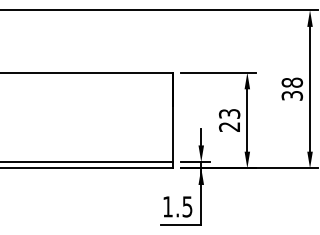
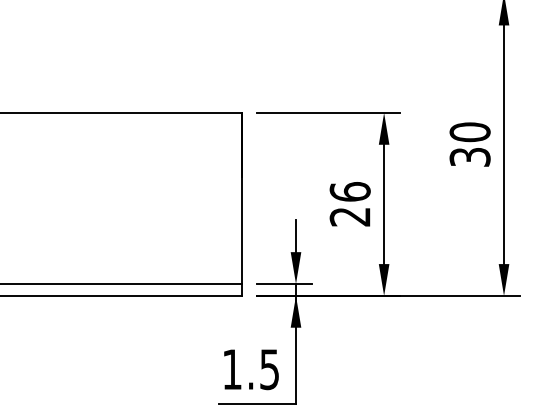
text: (292, 82) -> (470, 131), 38 -> 30
text: (229, 113) -> (349, 191), 23 -> 26

